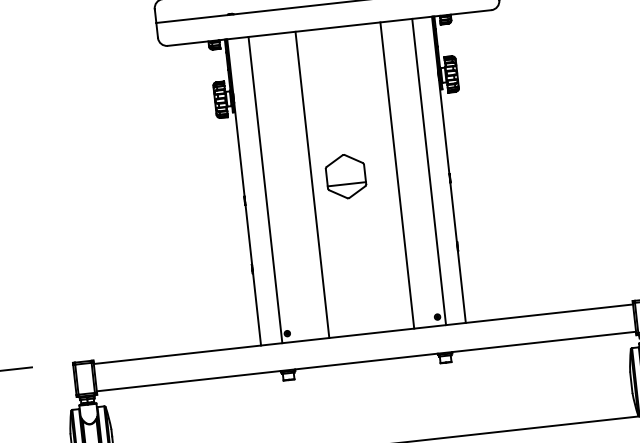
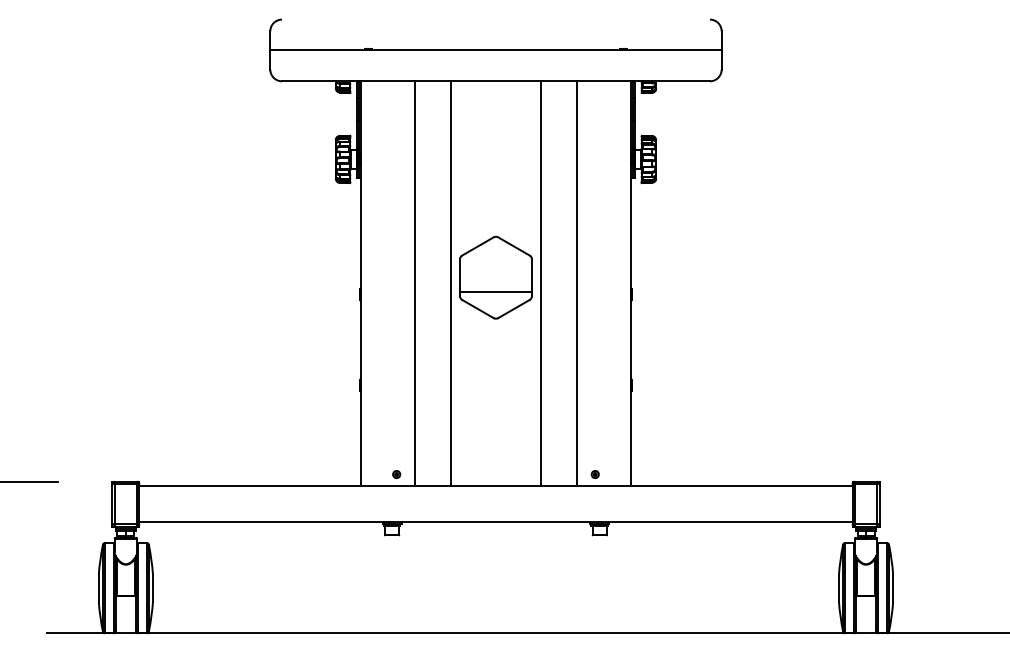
line: (429, 171) -> (577, 283), moved
line: (397, 175) -> (541, 283), moved
part: (345, 176) -> (495, 277), size x1.43
line: (265, 189) -> (414, 283), moved

